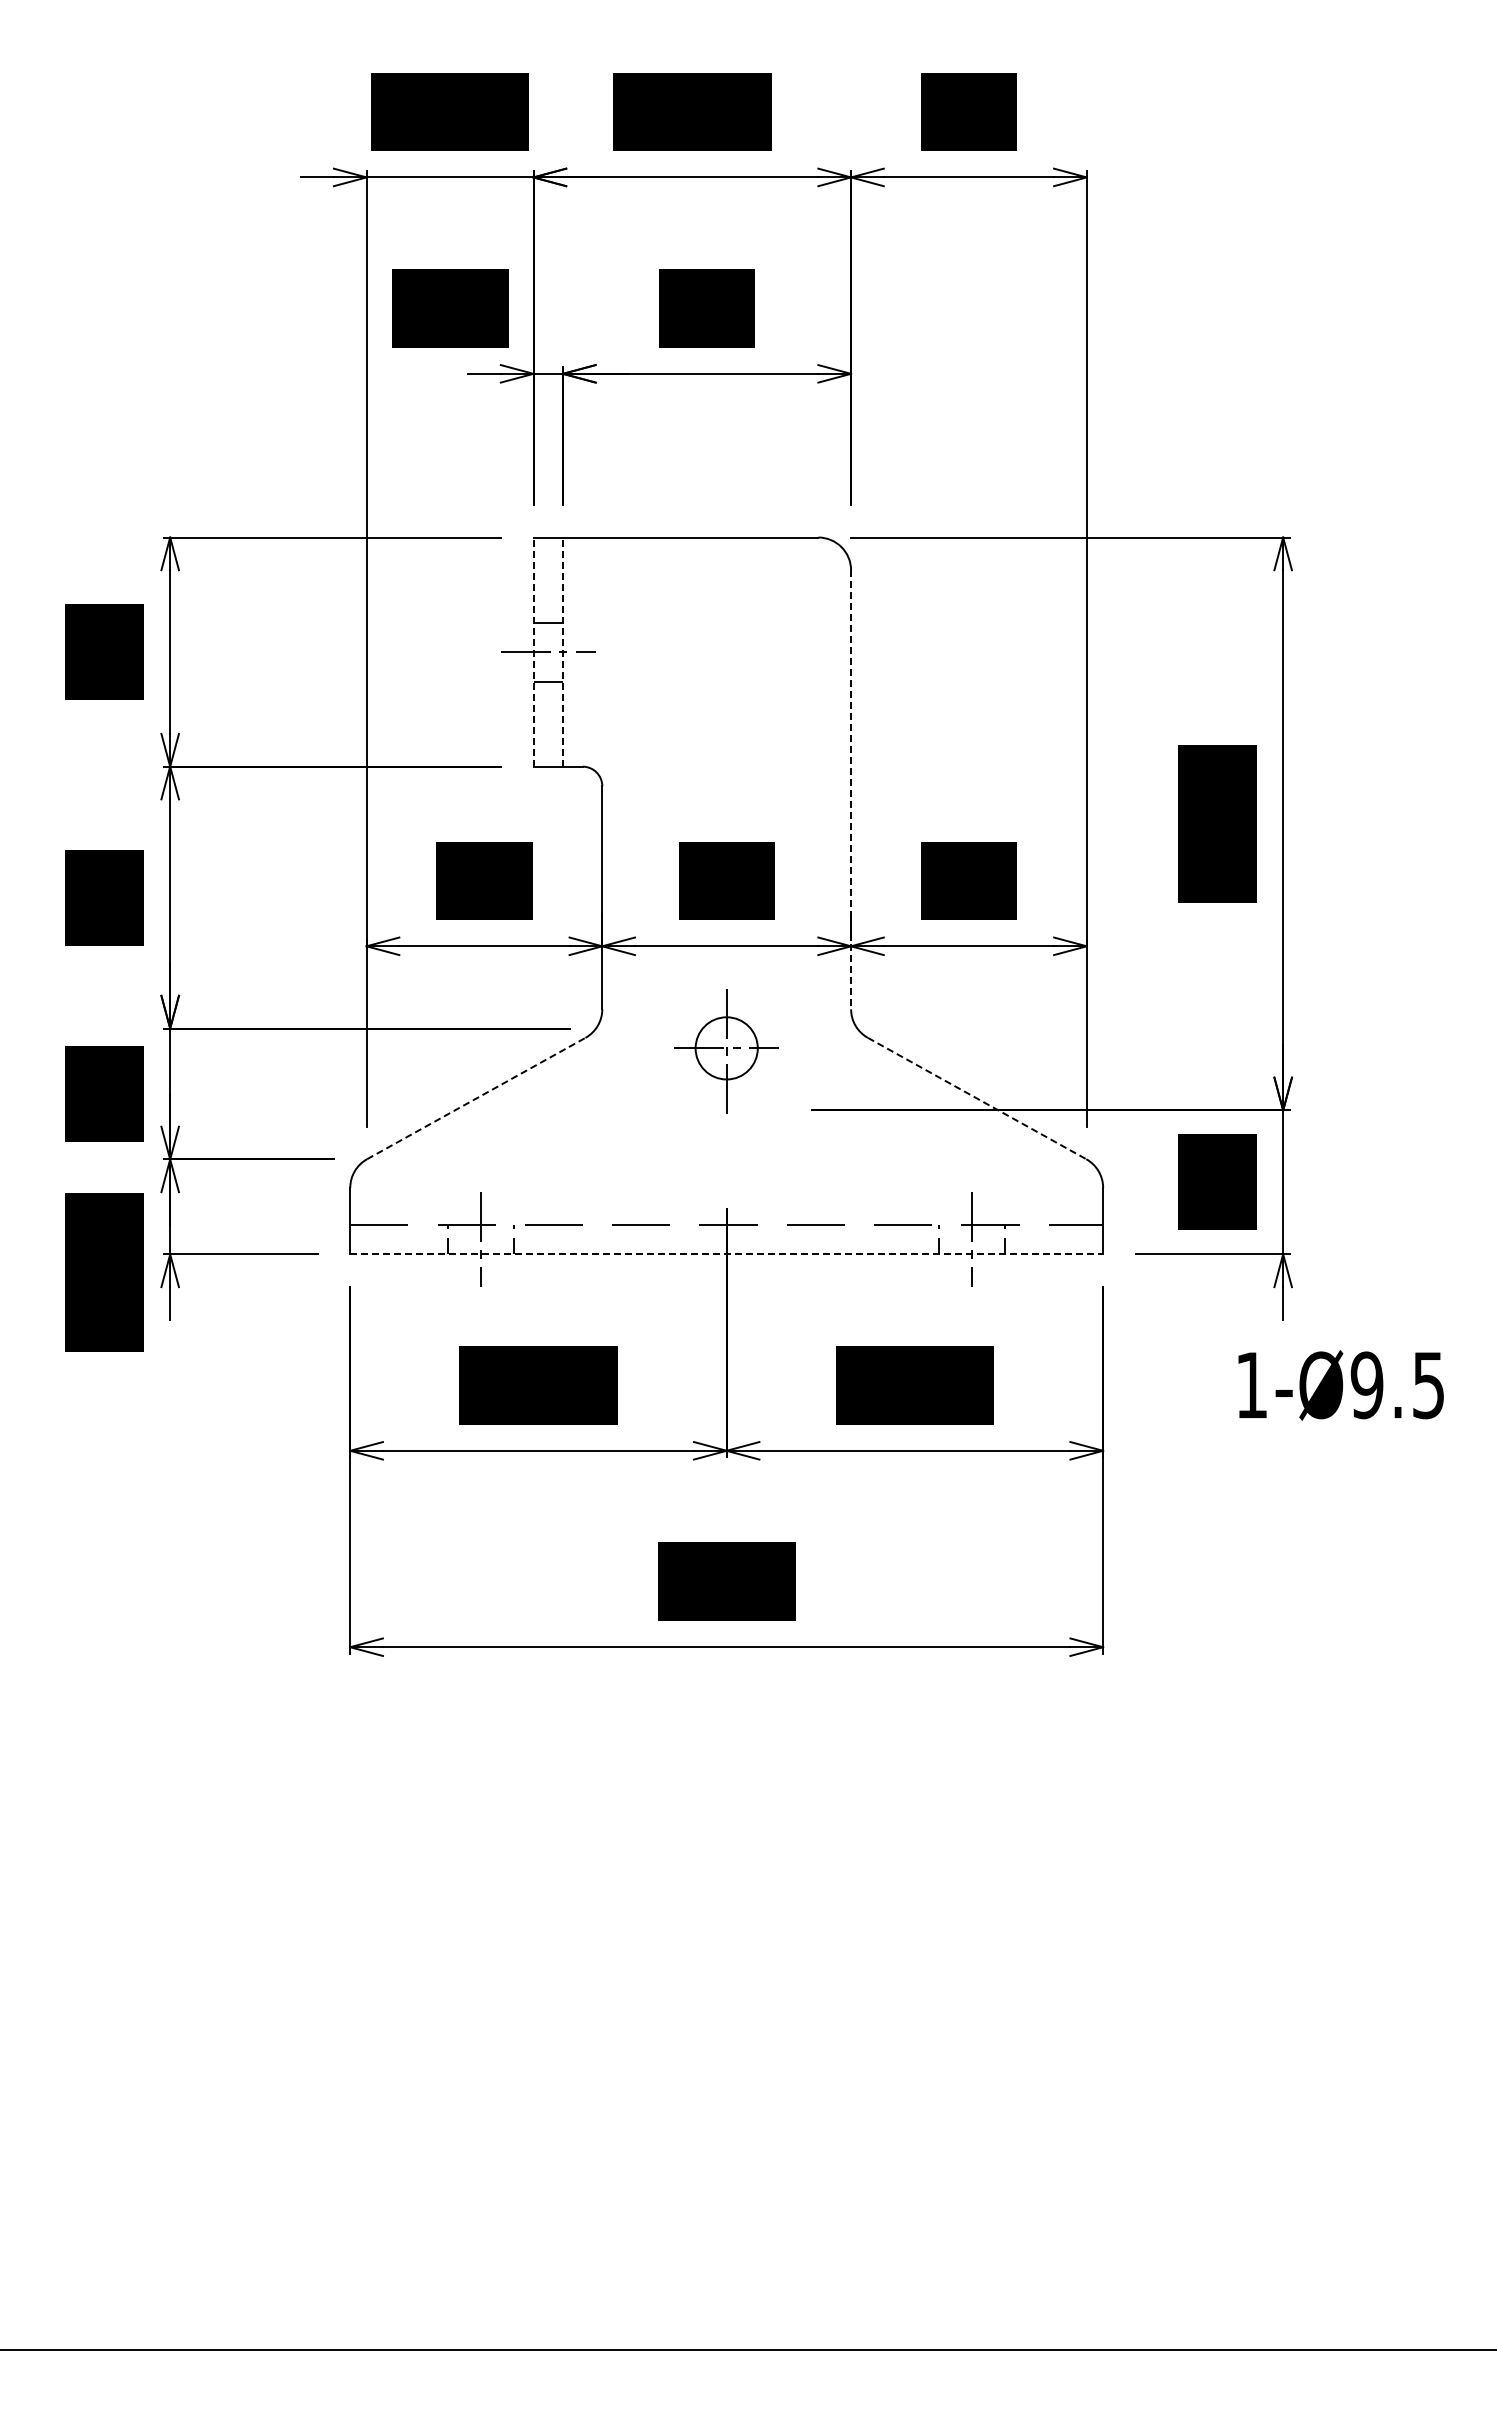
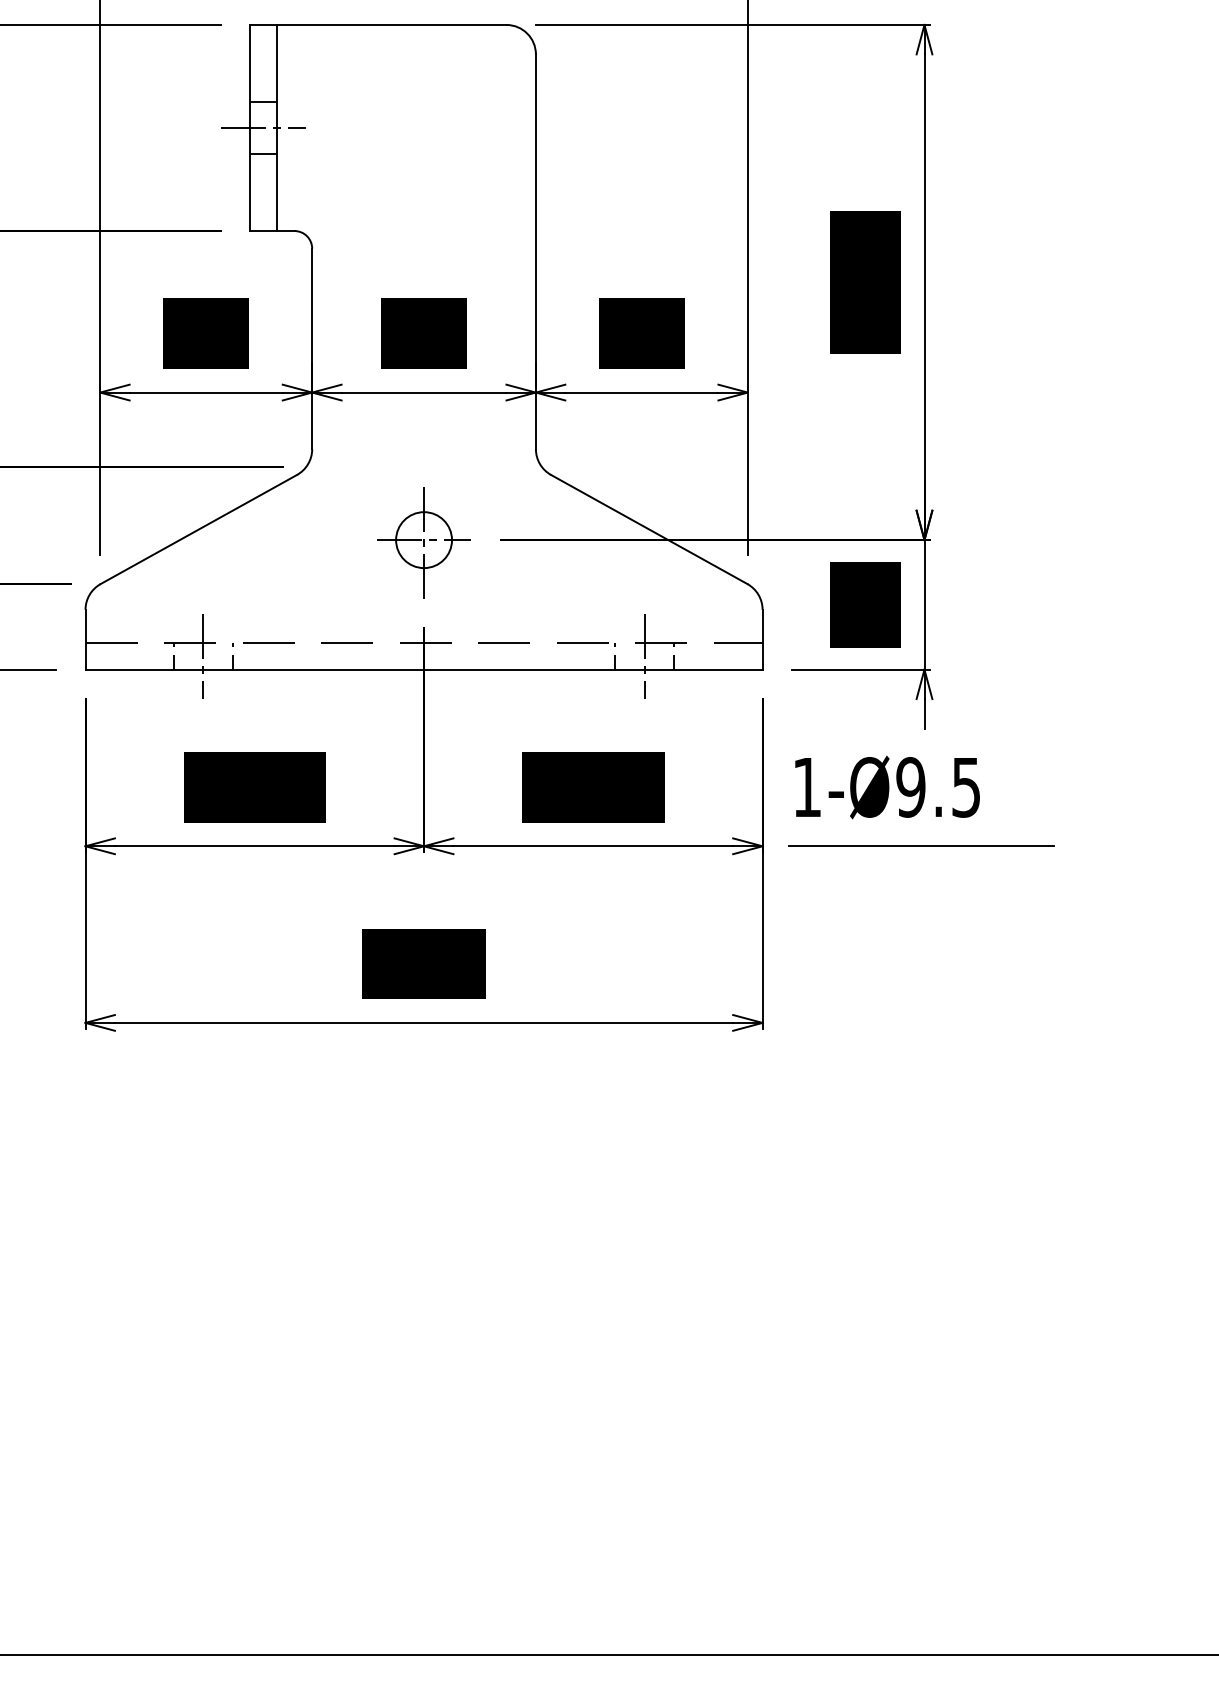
line: (533, 652) -> (250, 128), dashed -> solid
line: (563, 652) -> (277, 128), dashed -> solid
line: (851, 789) -> (536, 251), dashed -> solid
part: (726, 1051) -> (423, 542), moved
line: (476, 1098) -> (199, 529), dashed -> solid
line: (977, 1098) -> (649, 529), dashed -> solid
line: (727, 1254) -> (424, 669), dashed -> solid
text: (1340, 1385) -> (887, 787), moved
line: (1279, 1450) -> (921, 846), added

